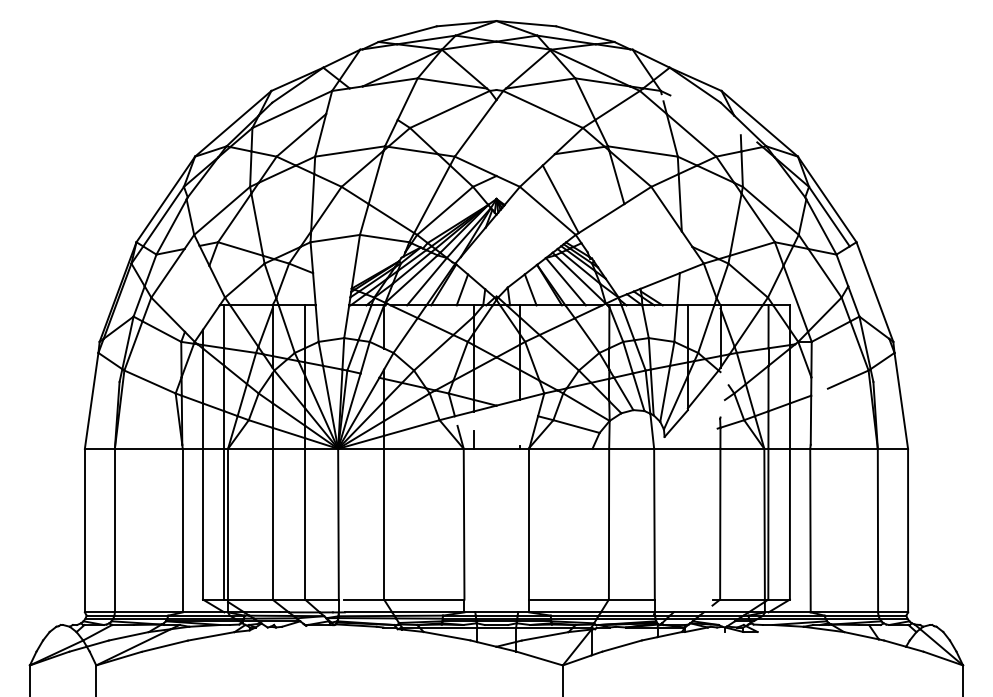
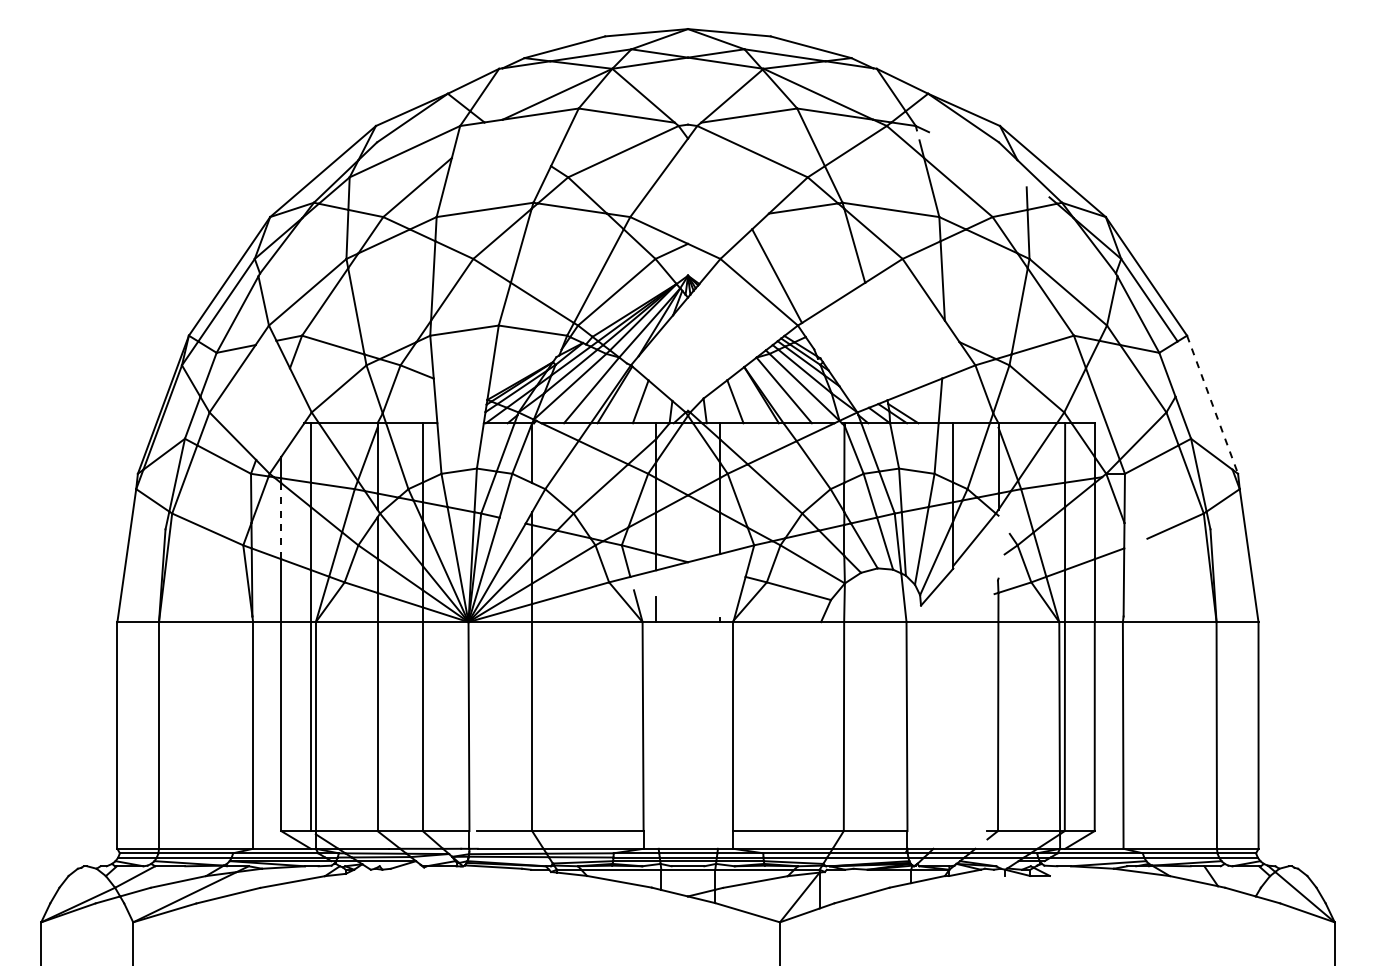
line: (874, 291) -> (1212, 404), solid -> dashed
line: (203, 376) -> (281, 521), solid -> dashed

